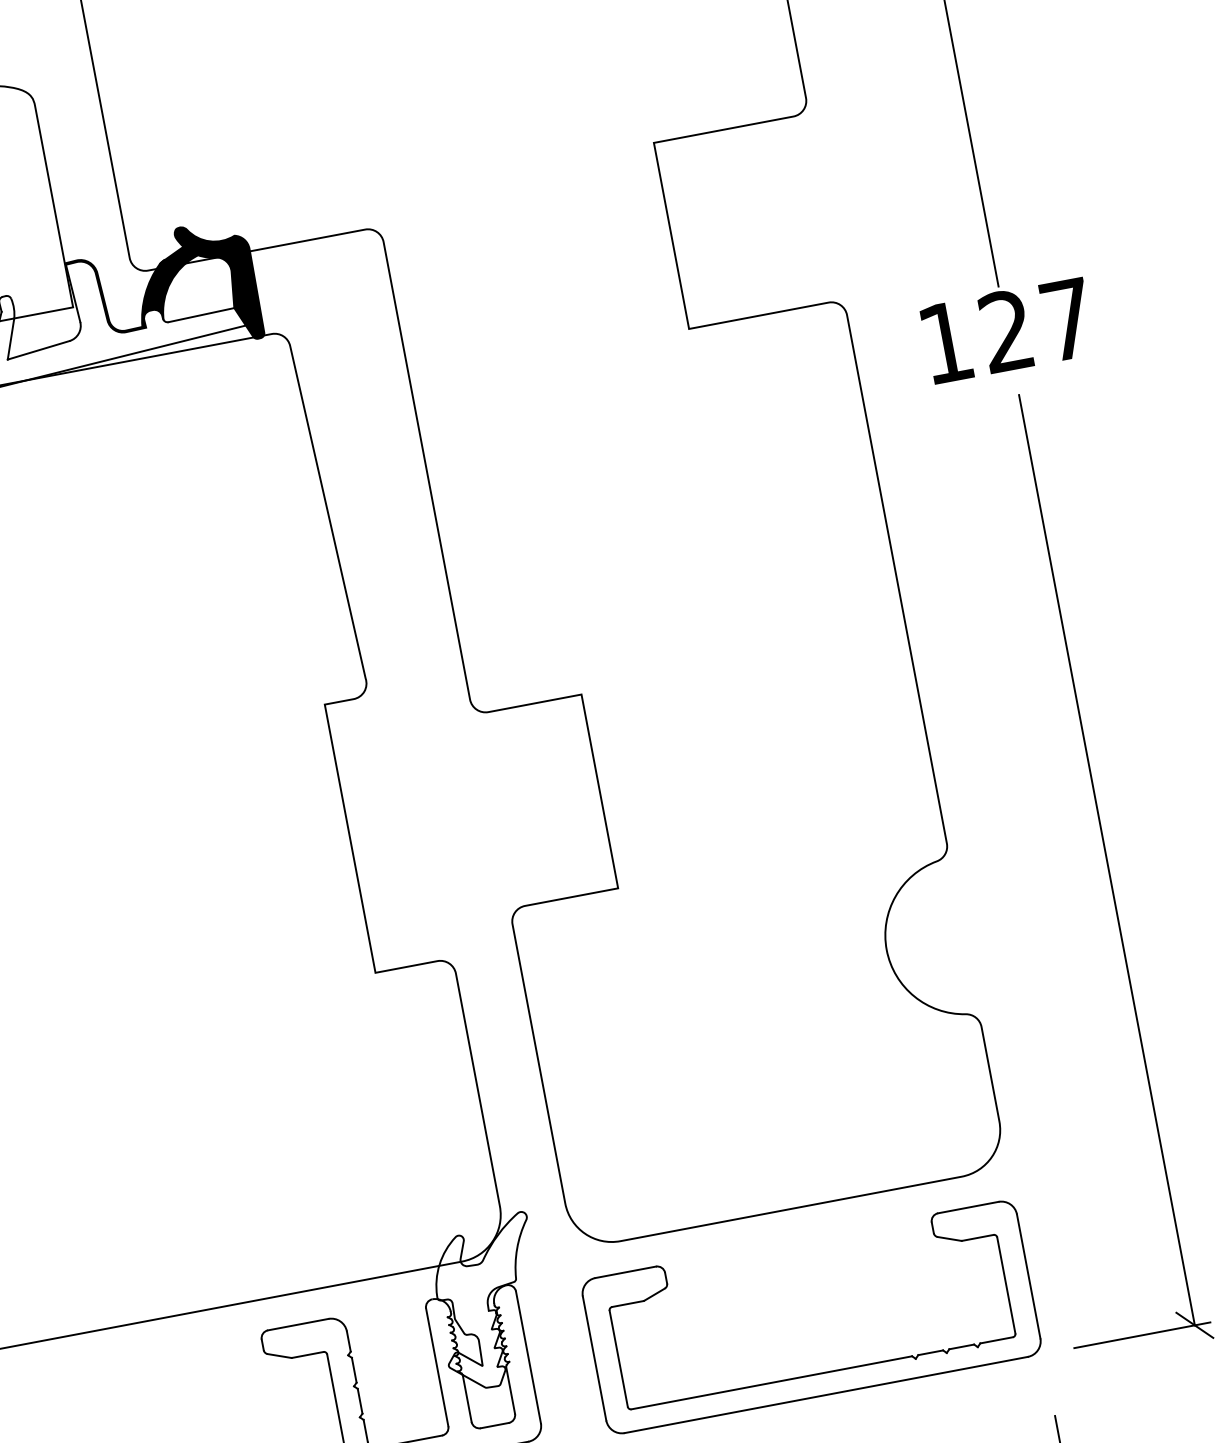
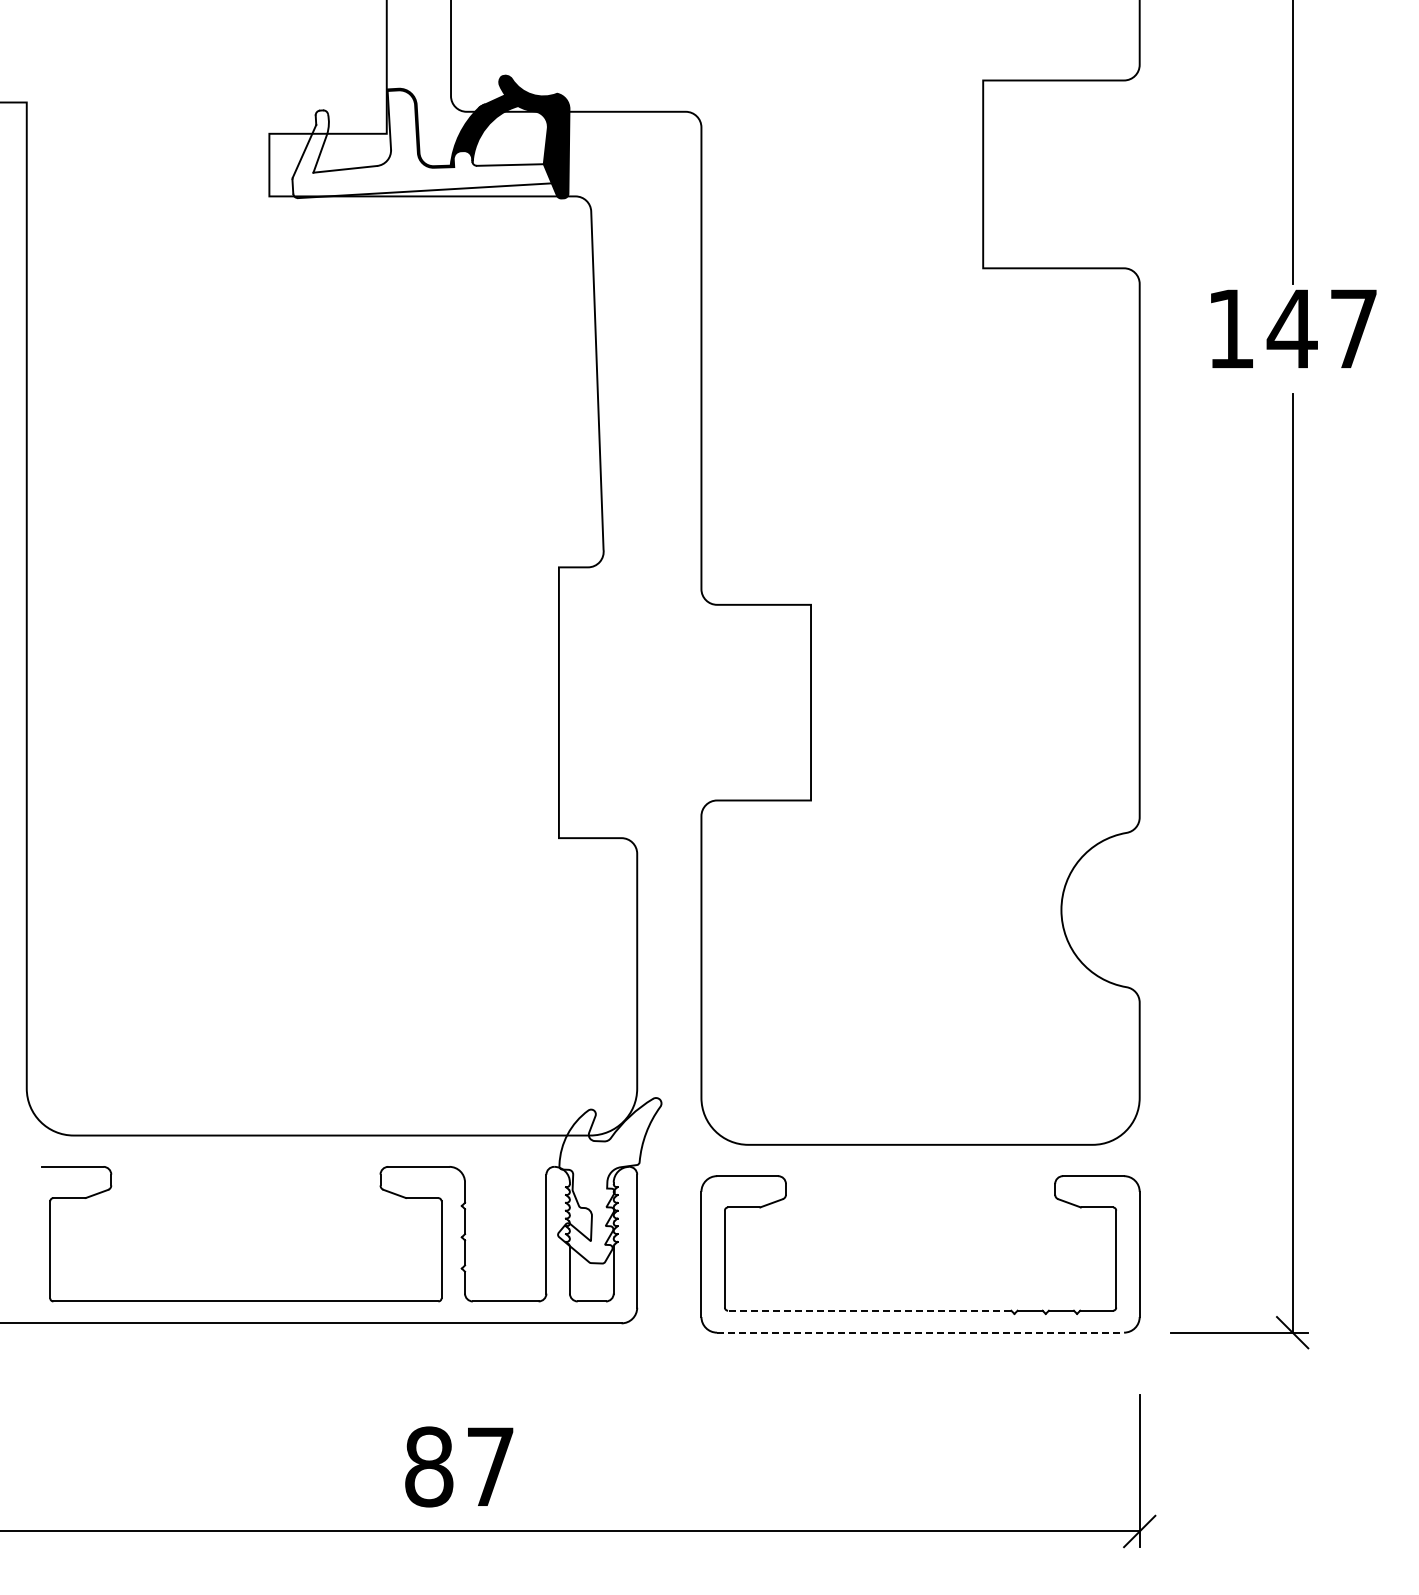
text: (1005, 330) -> (1291, 328), 127 -> 147
line: (771, 1382) -> (869, 1310), solid -> dashed
line: (827, 1394) -> (921, 1332), solid -> dashed

